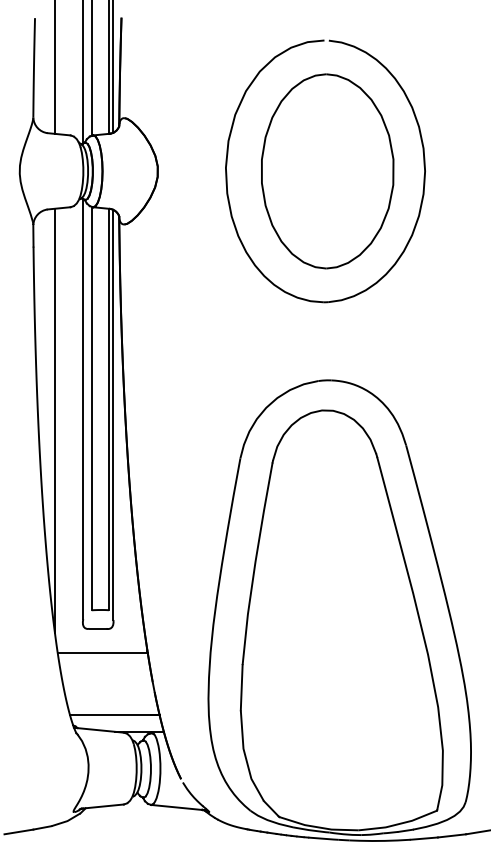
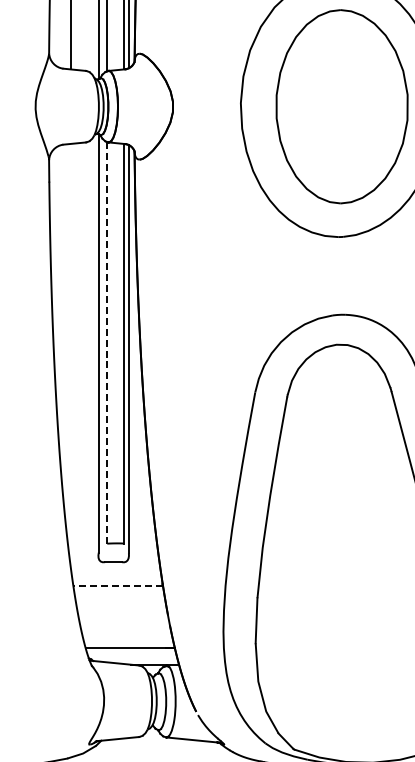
line: (91, 408) -> (107, 342), solid -> dashed
line: (55, 420) -> (71, 354), removed
line: (102, 652) -> (117, 585), solid -> dashed

